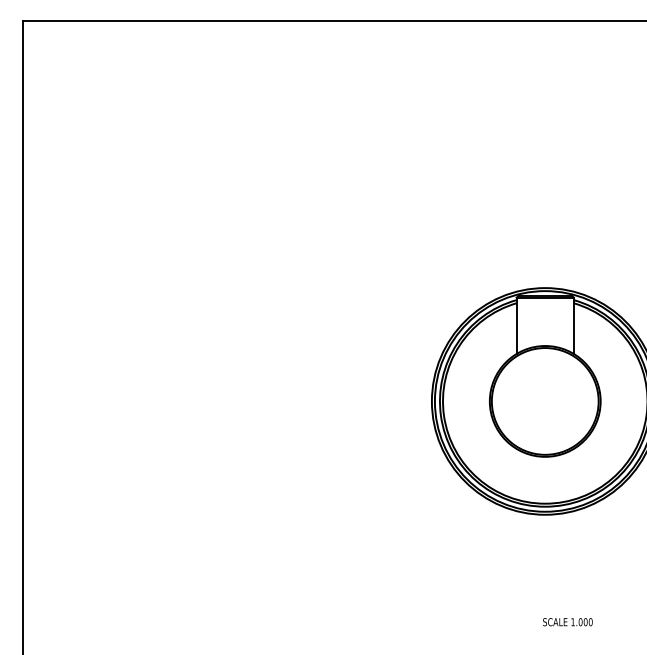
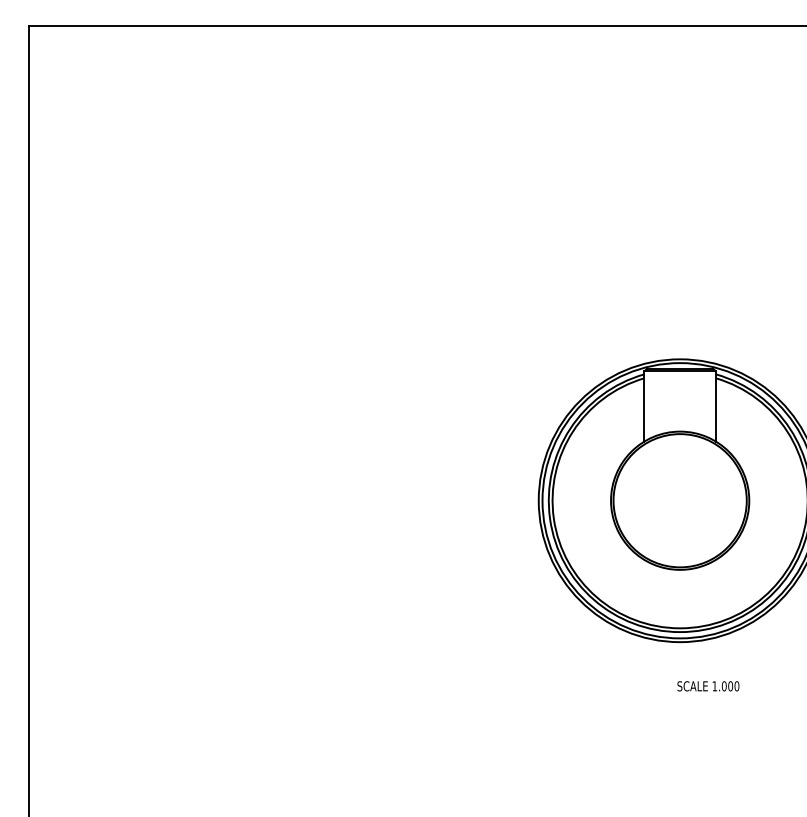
text: (567, 622) -> (707, 686), moved

